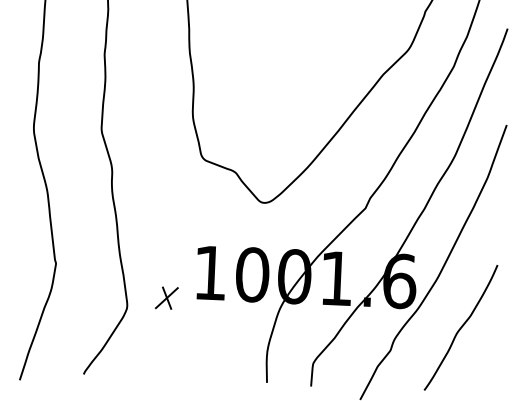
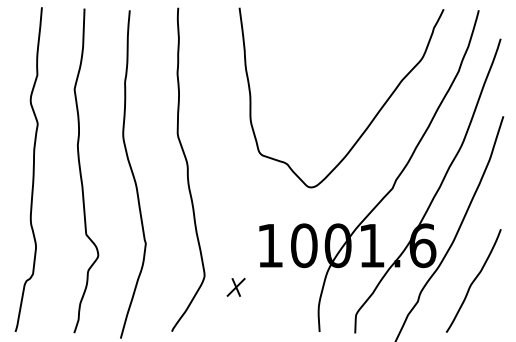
part: (166, 298) -> (235, 287), moved

